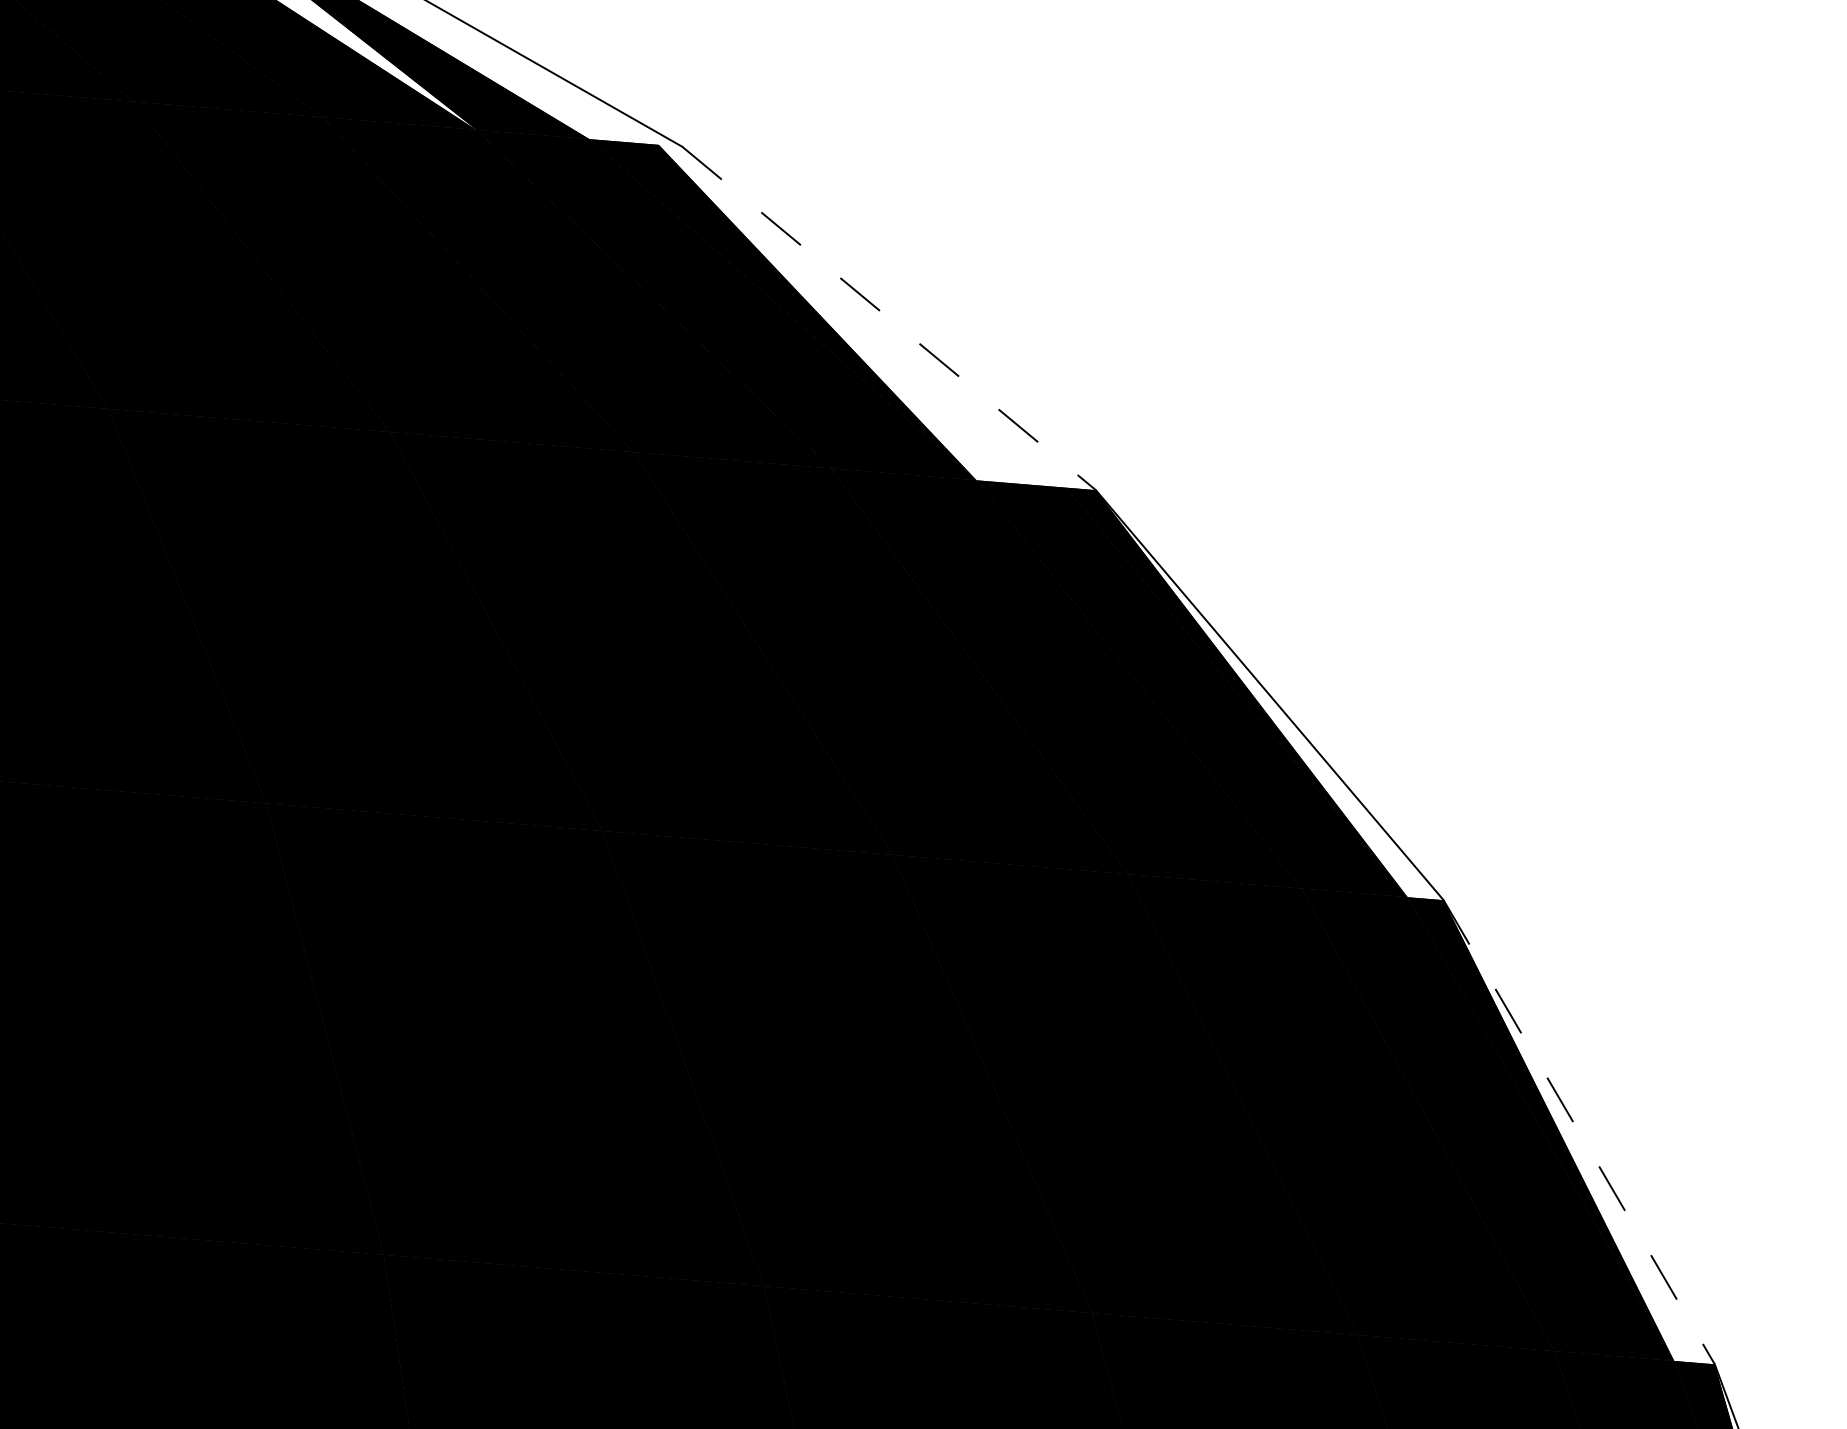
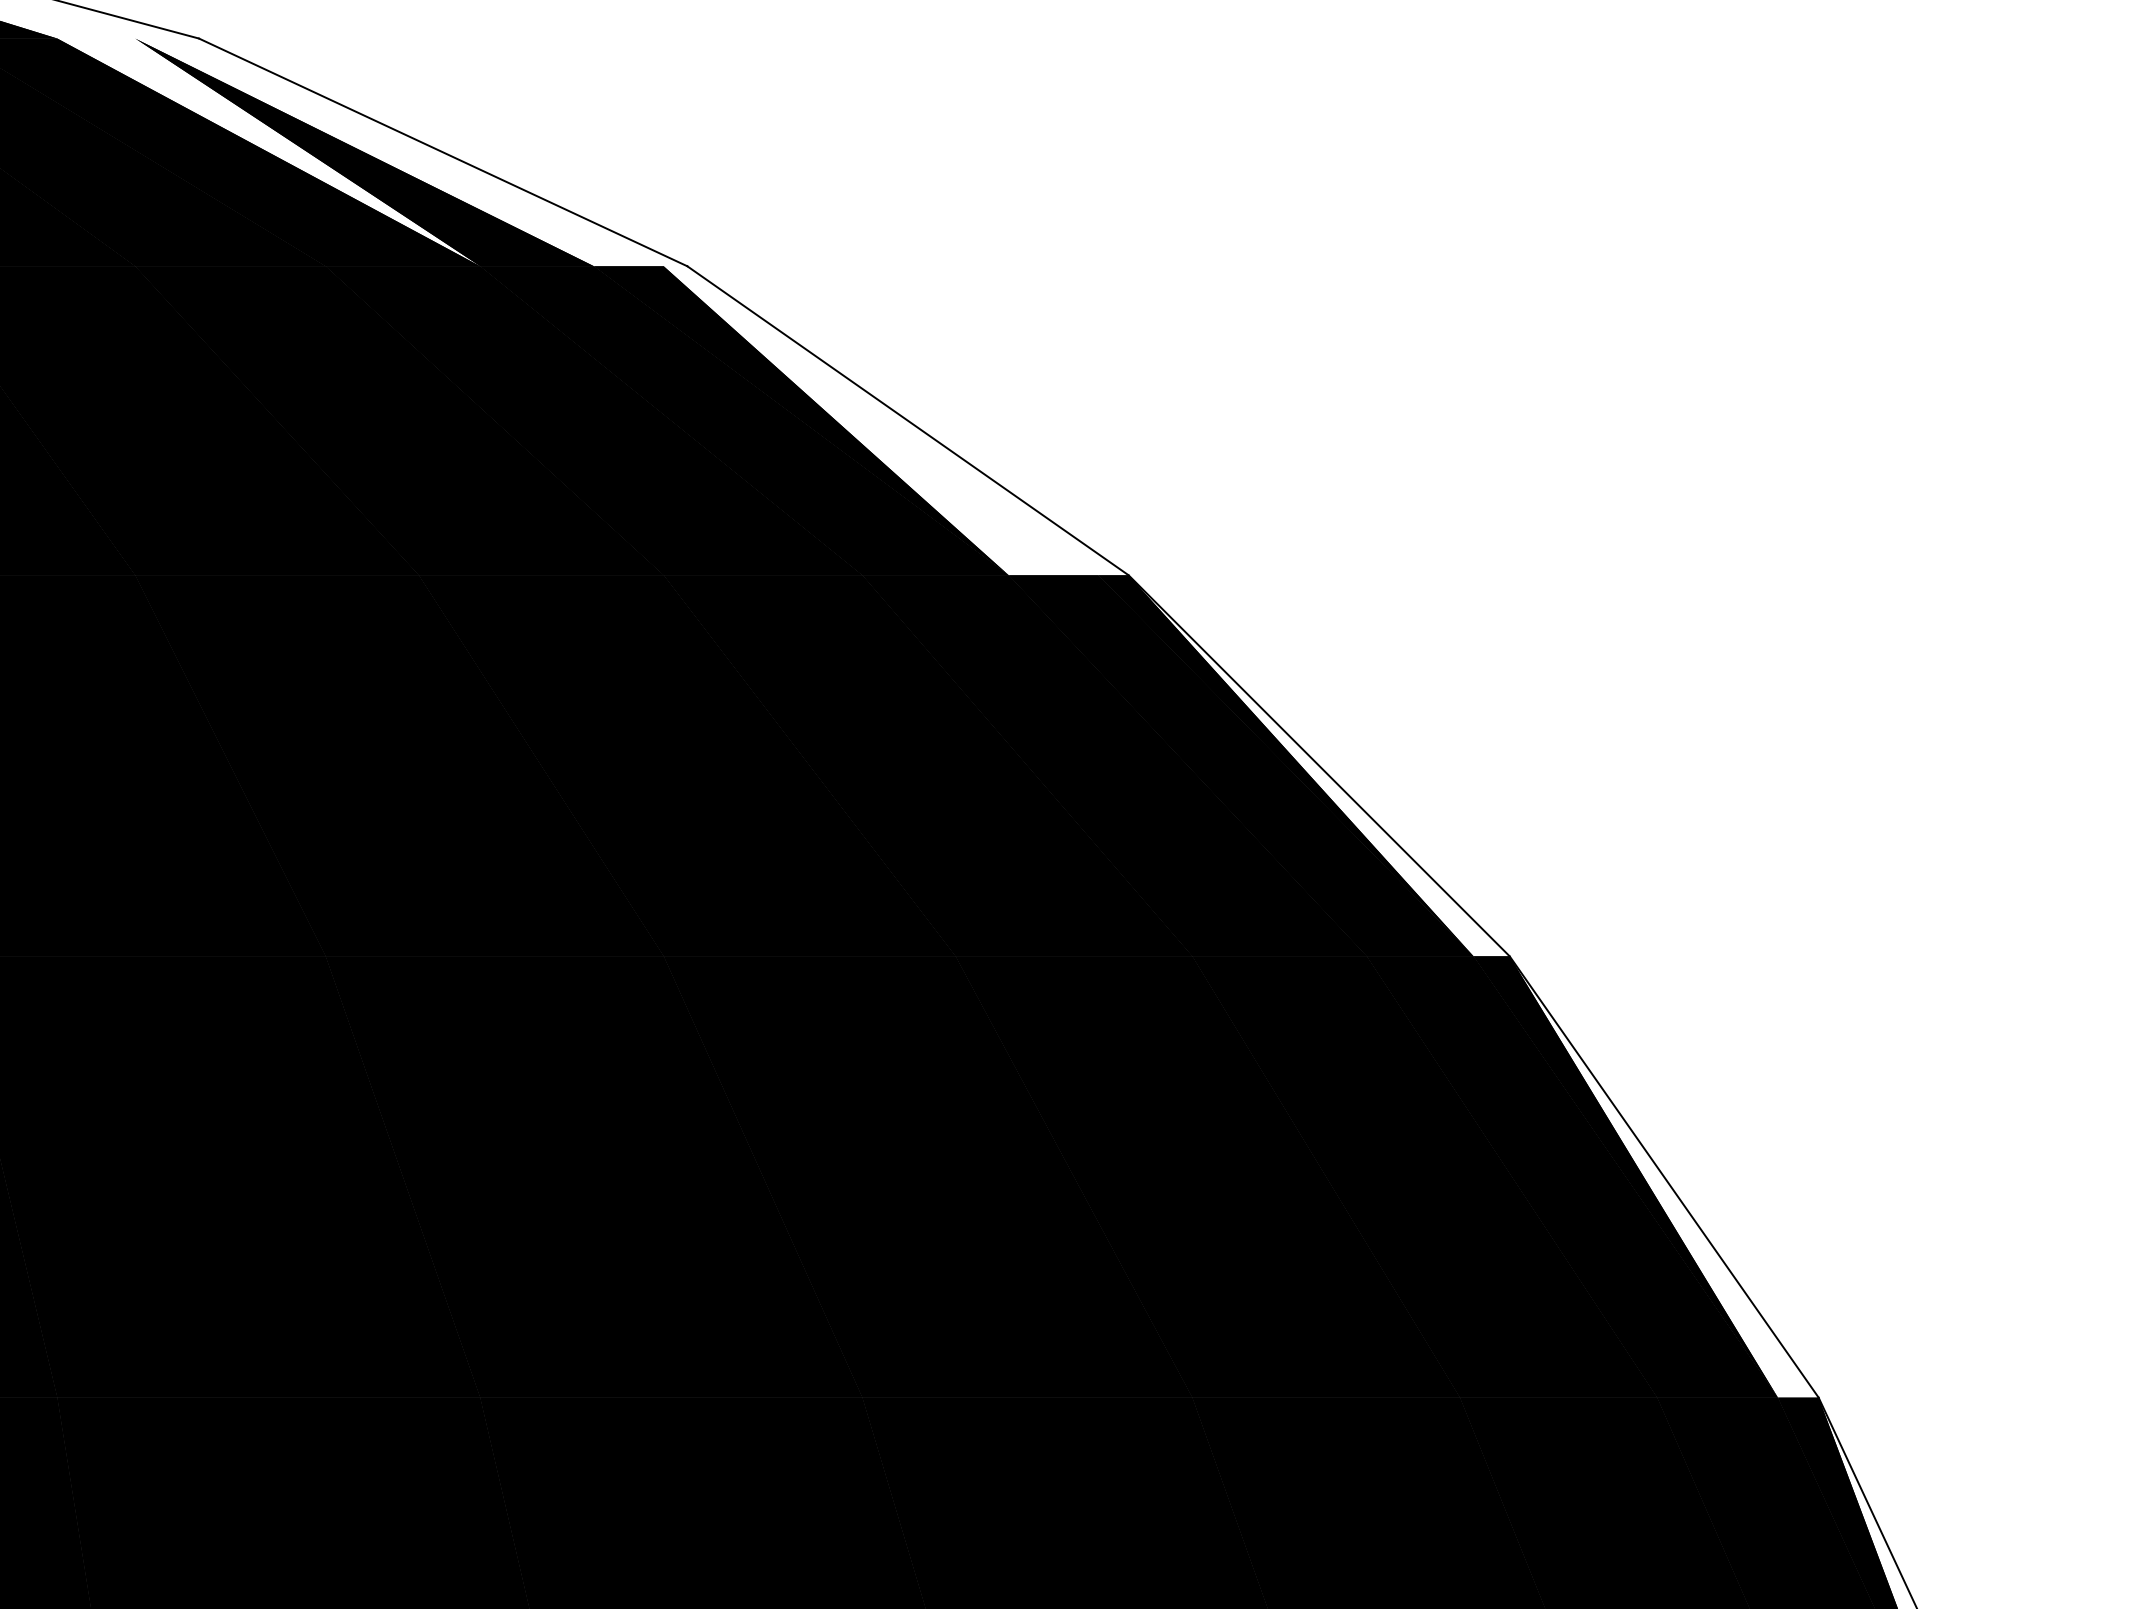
line: (889, 319) -> (908, 421), dashed -> solid
line: (1579, 1132) -> (1664, 1177), dashed -> solid

